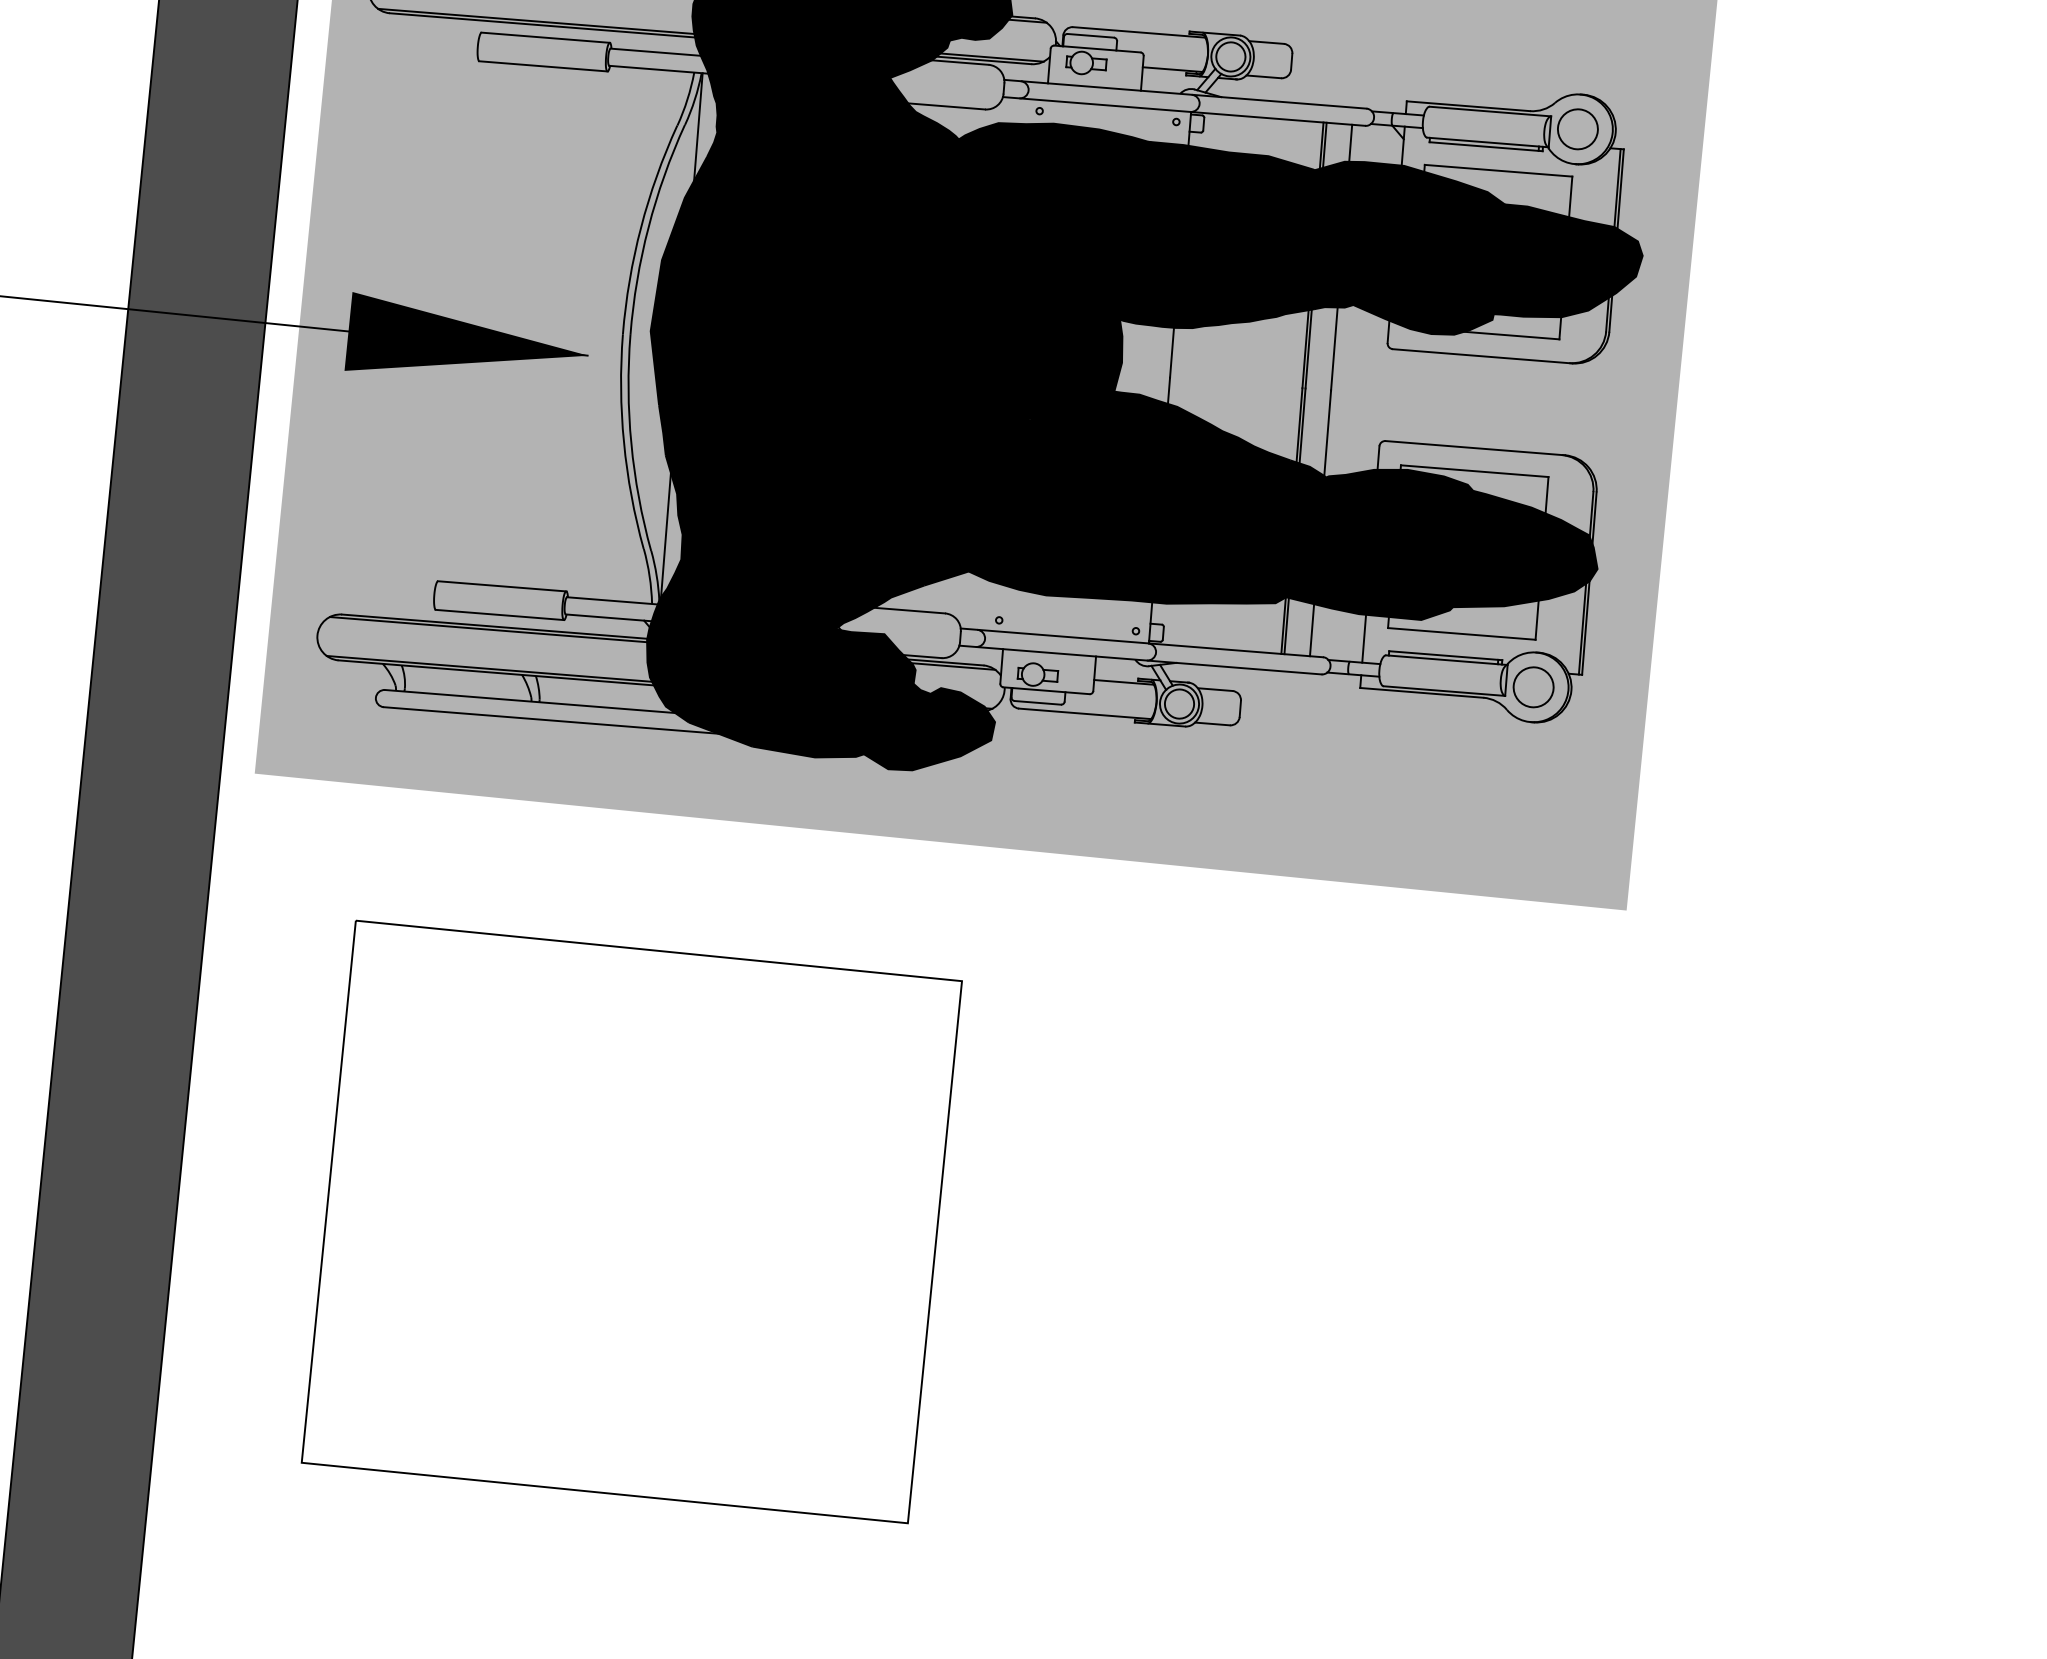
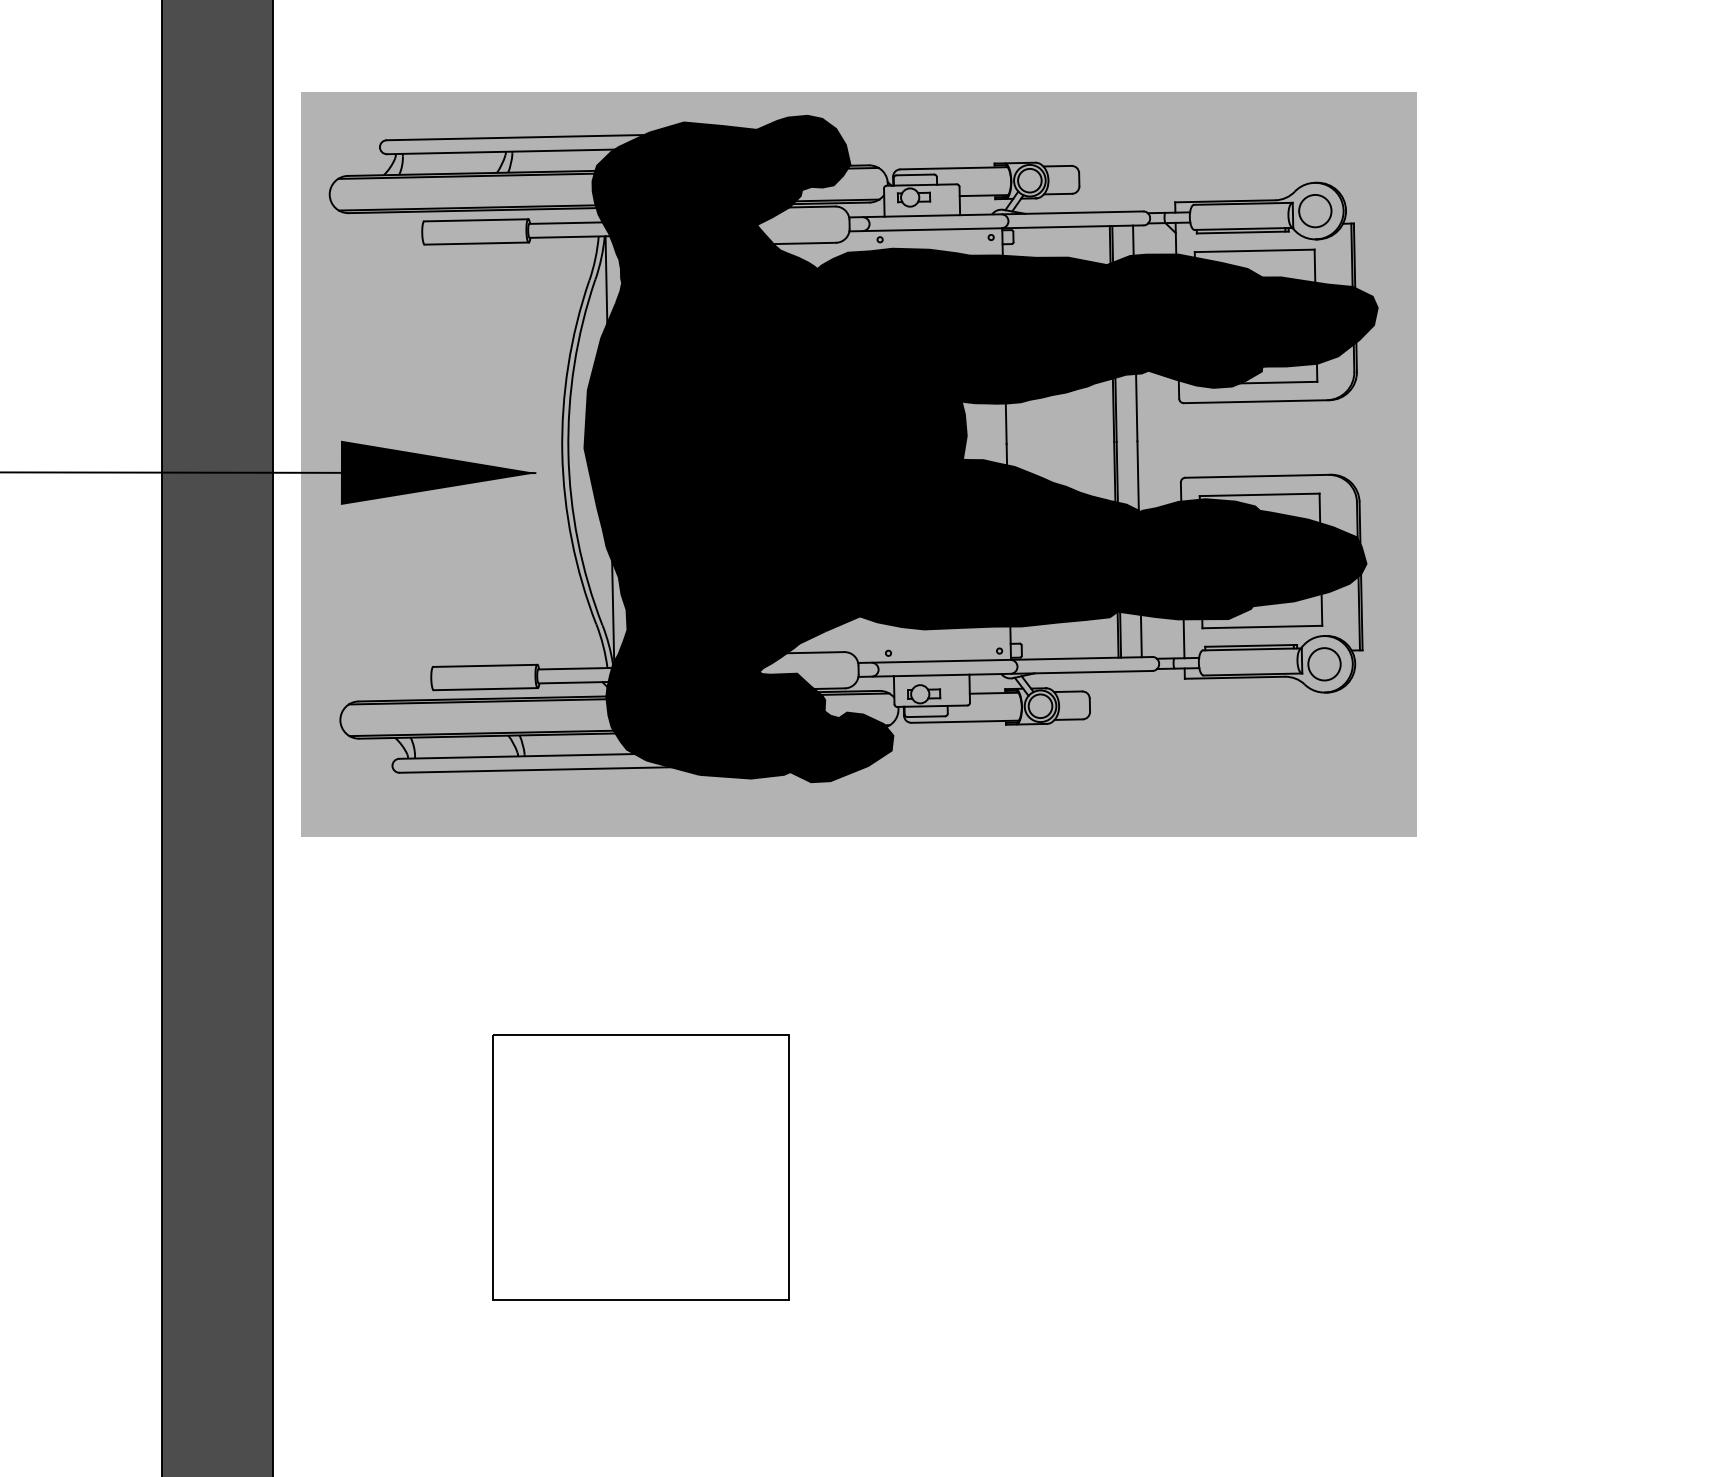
part: (631, 1221) -> (640, 1167), size x0.6

